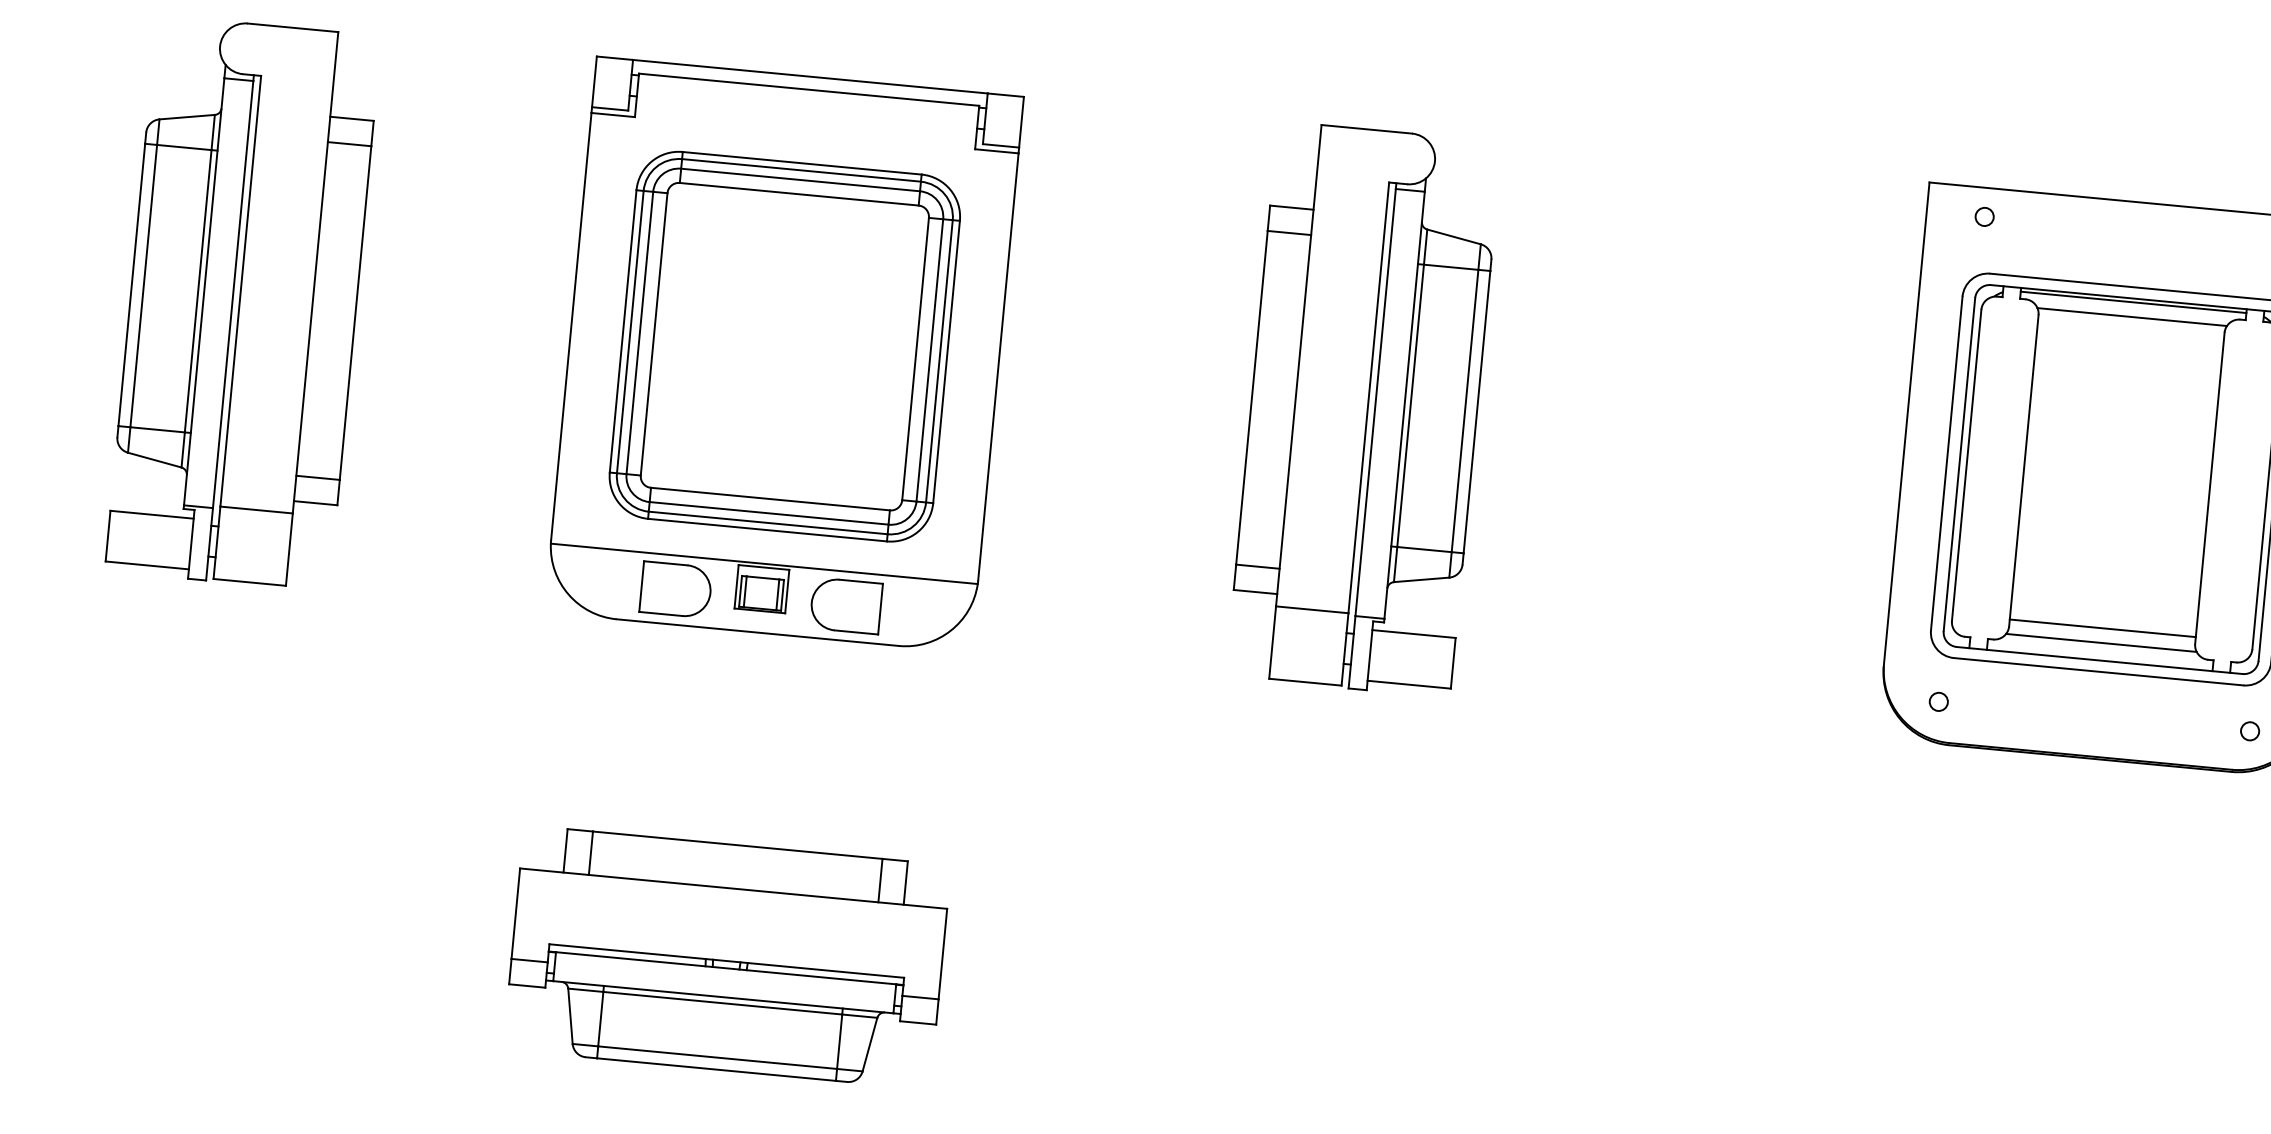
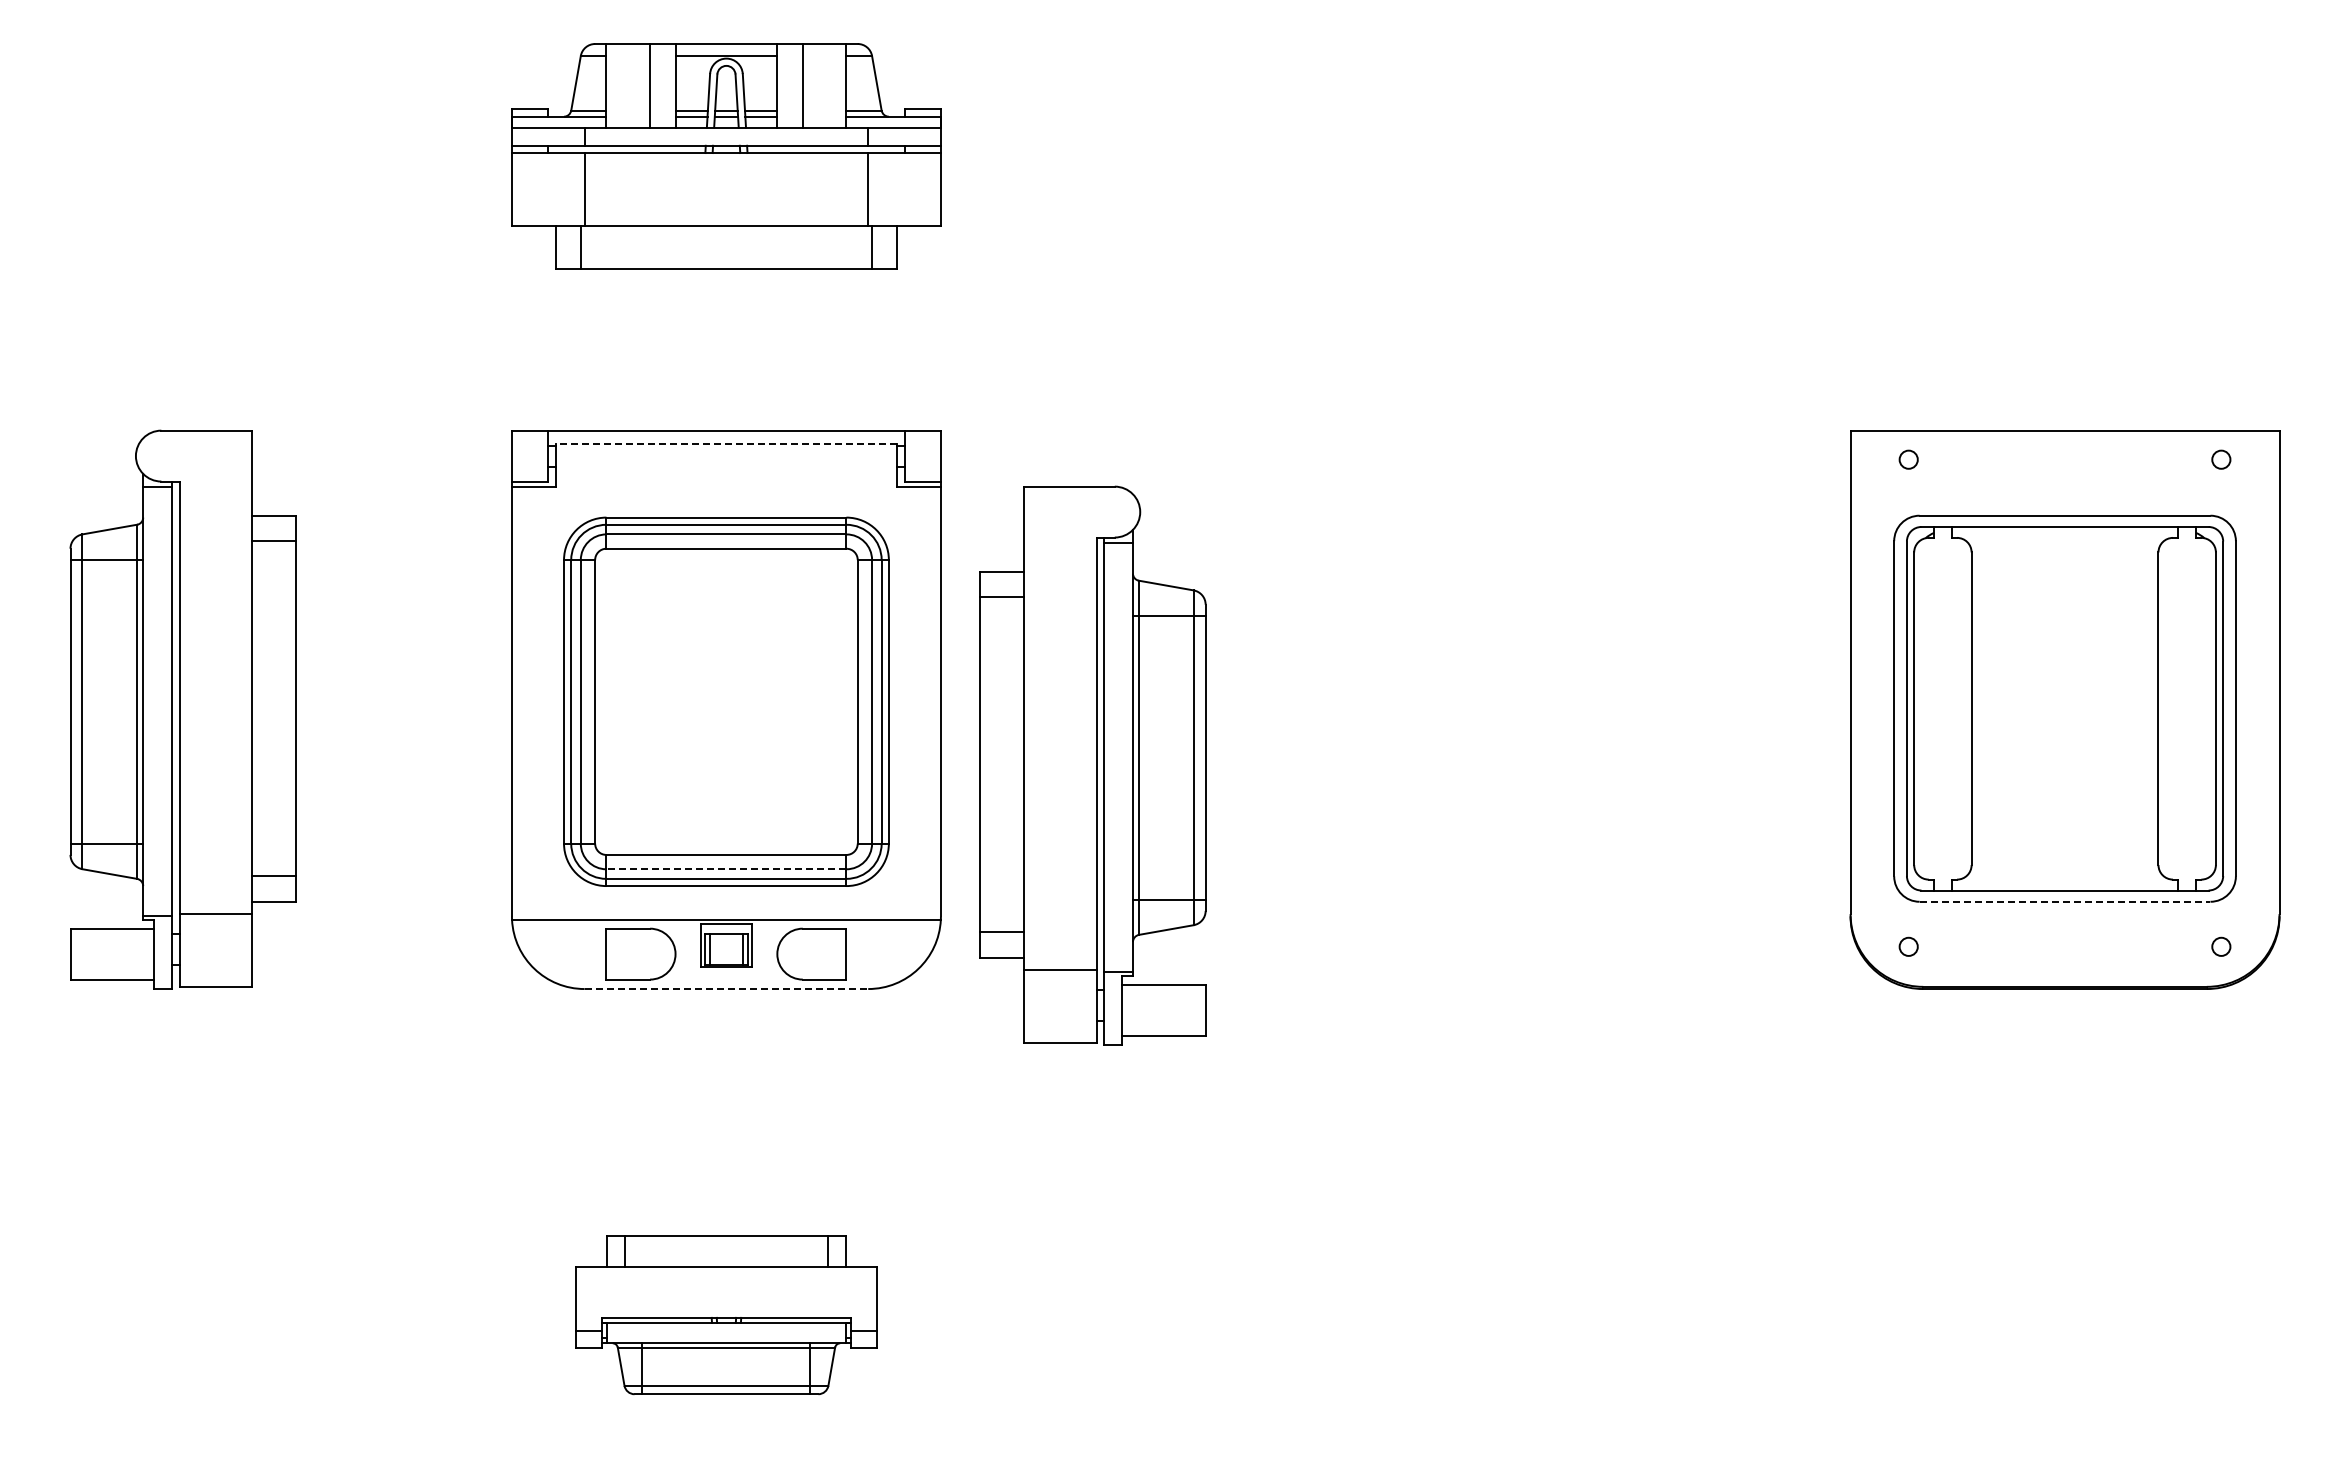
line: (809, 89) -> (726, 443), solid -> dashed
line: (2133, 302) -> (2064, 530), removed
line: (2131, 316) -> (2064, 545), removed
part: (1363, 409) -> (1092, 765), moved
line: (769, 513) -> (726, 869), solid -> dashed
line: (2102, 628) -> (2064, 858), removed
line: (757, 633) -> (726, 989), solid -> dashed
line: (2100, 642) -> (2064, 872), removed
line: (2099, 671) -> (2065, 901), solid -> dashed
part: (727, 957) -> (726, 1315), size x0.7

